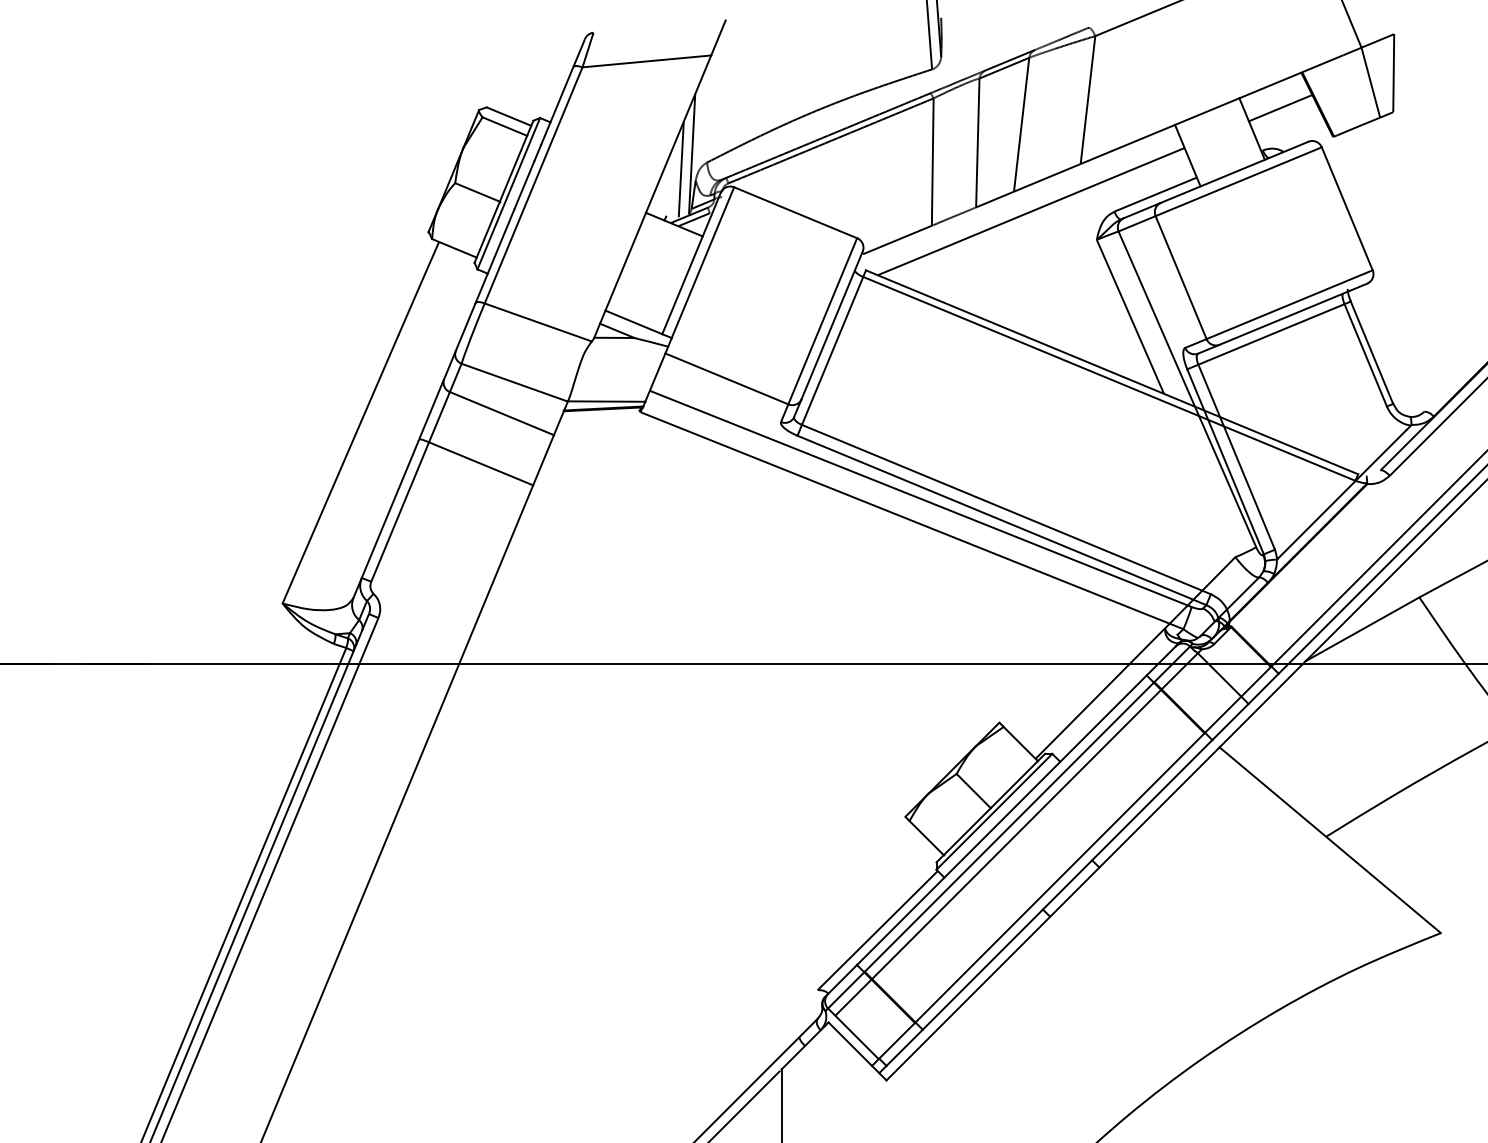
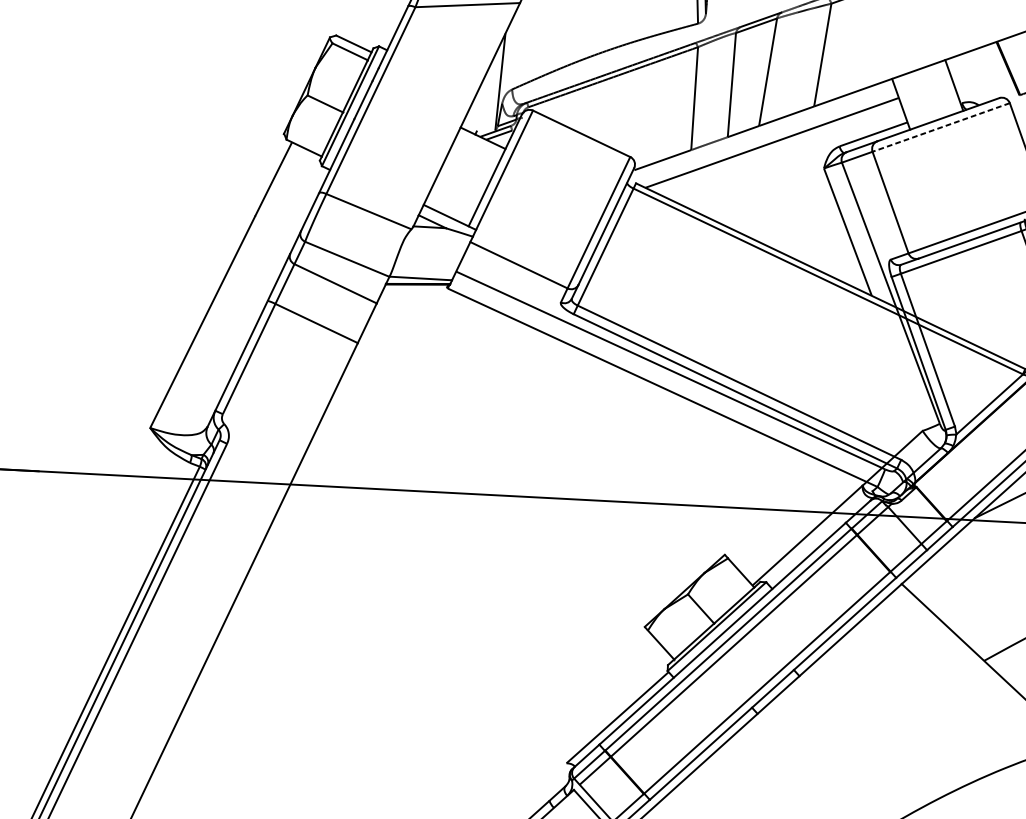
line: (1280, 108) -> (978, 70), removed
line: (680, 169) -> (490, 93), removed
line: (1238, 181) -> (941, 127), solid -> dashed

